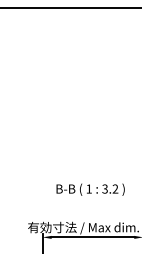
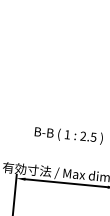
text: (110, 188) -> (88, 136), 3.2 -> 2.5

